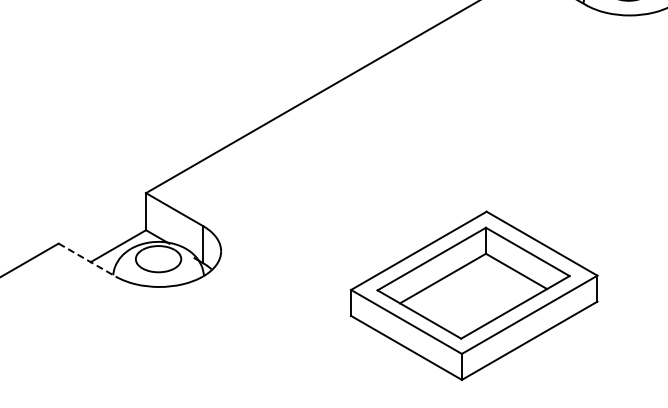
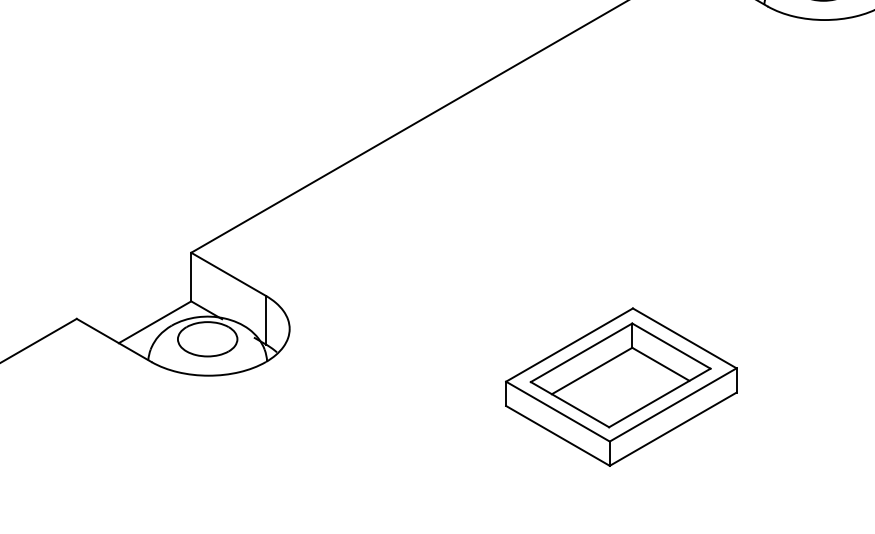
line: (87, 260) -> (114, 341), dashed -> solid
part: (474, 295) -> (621, 386), size x0.71

